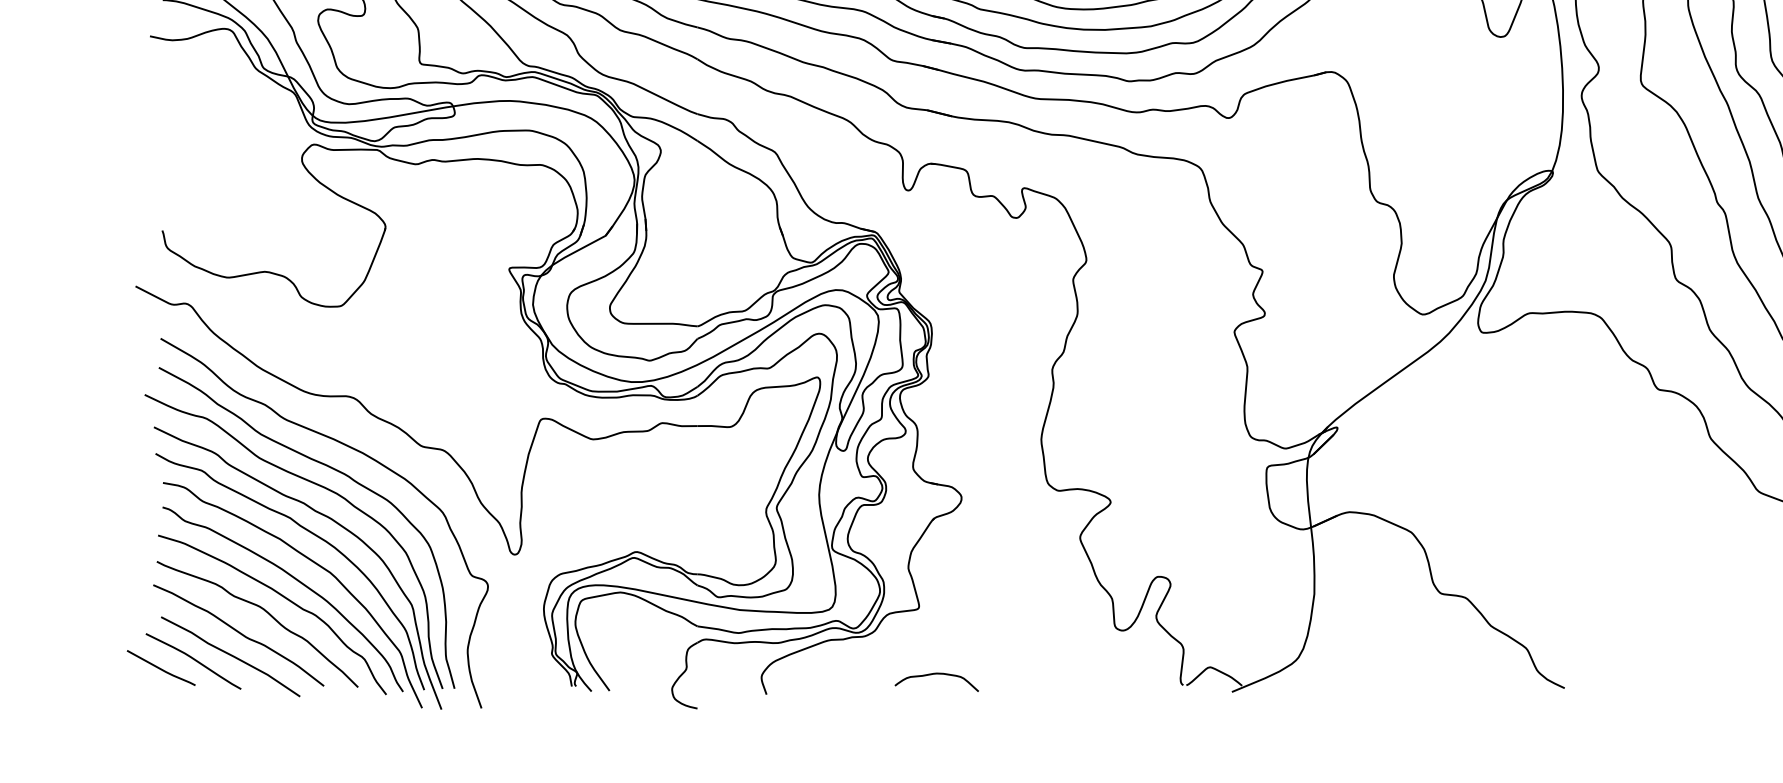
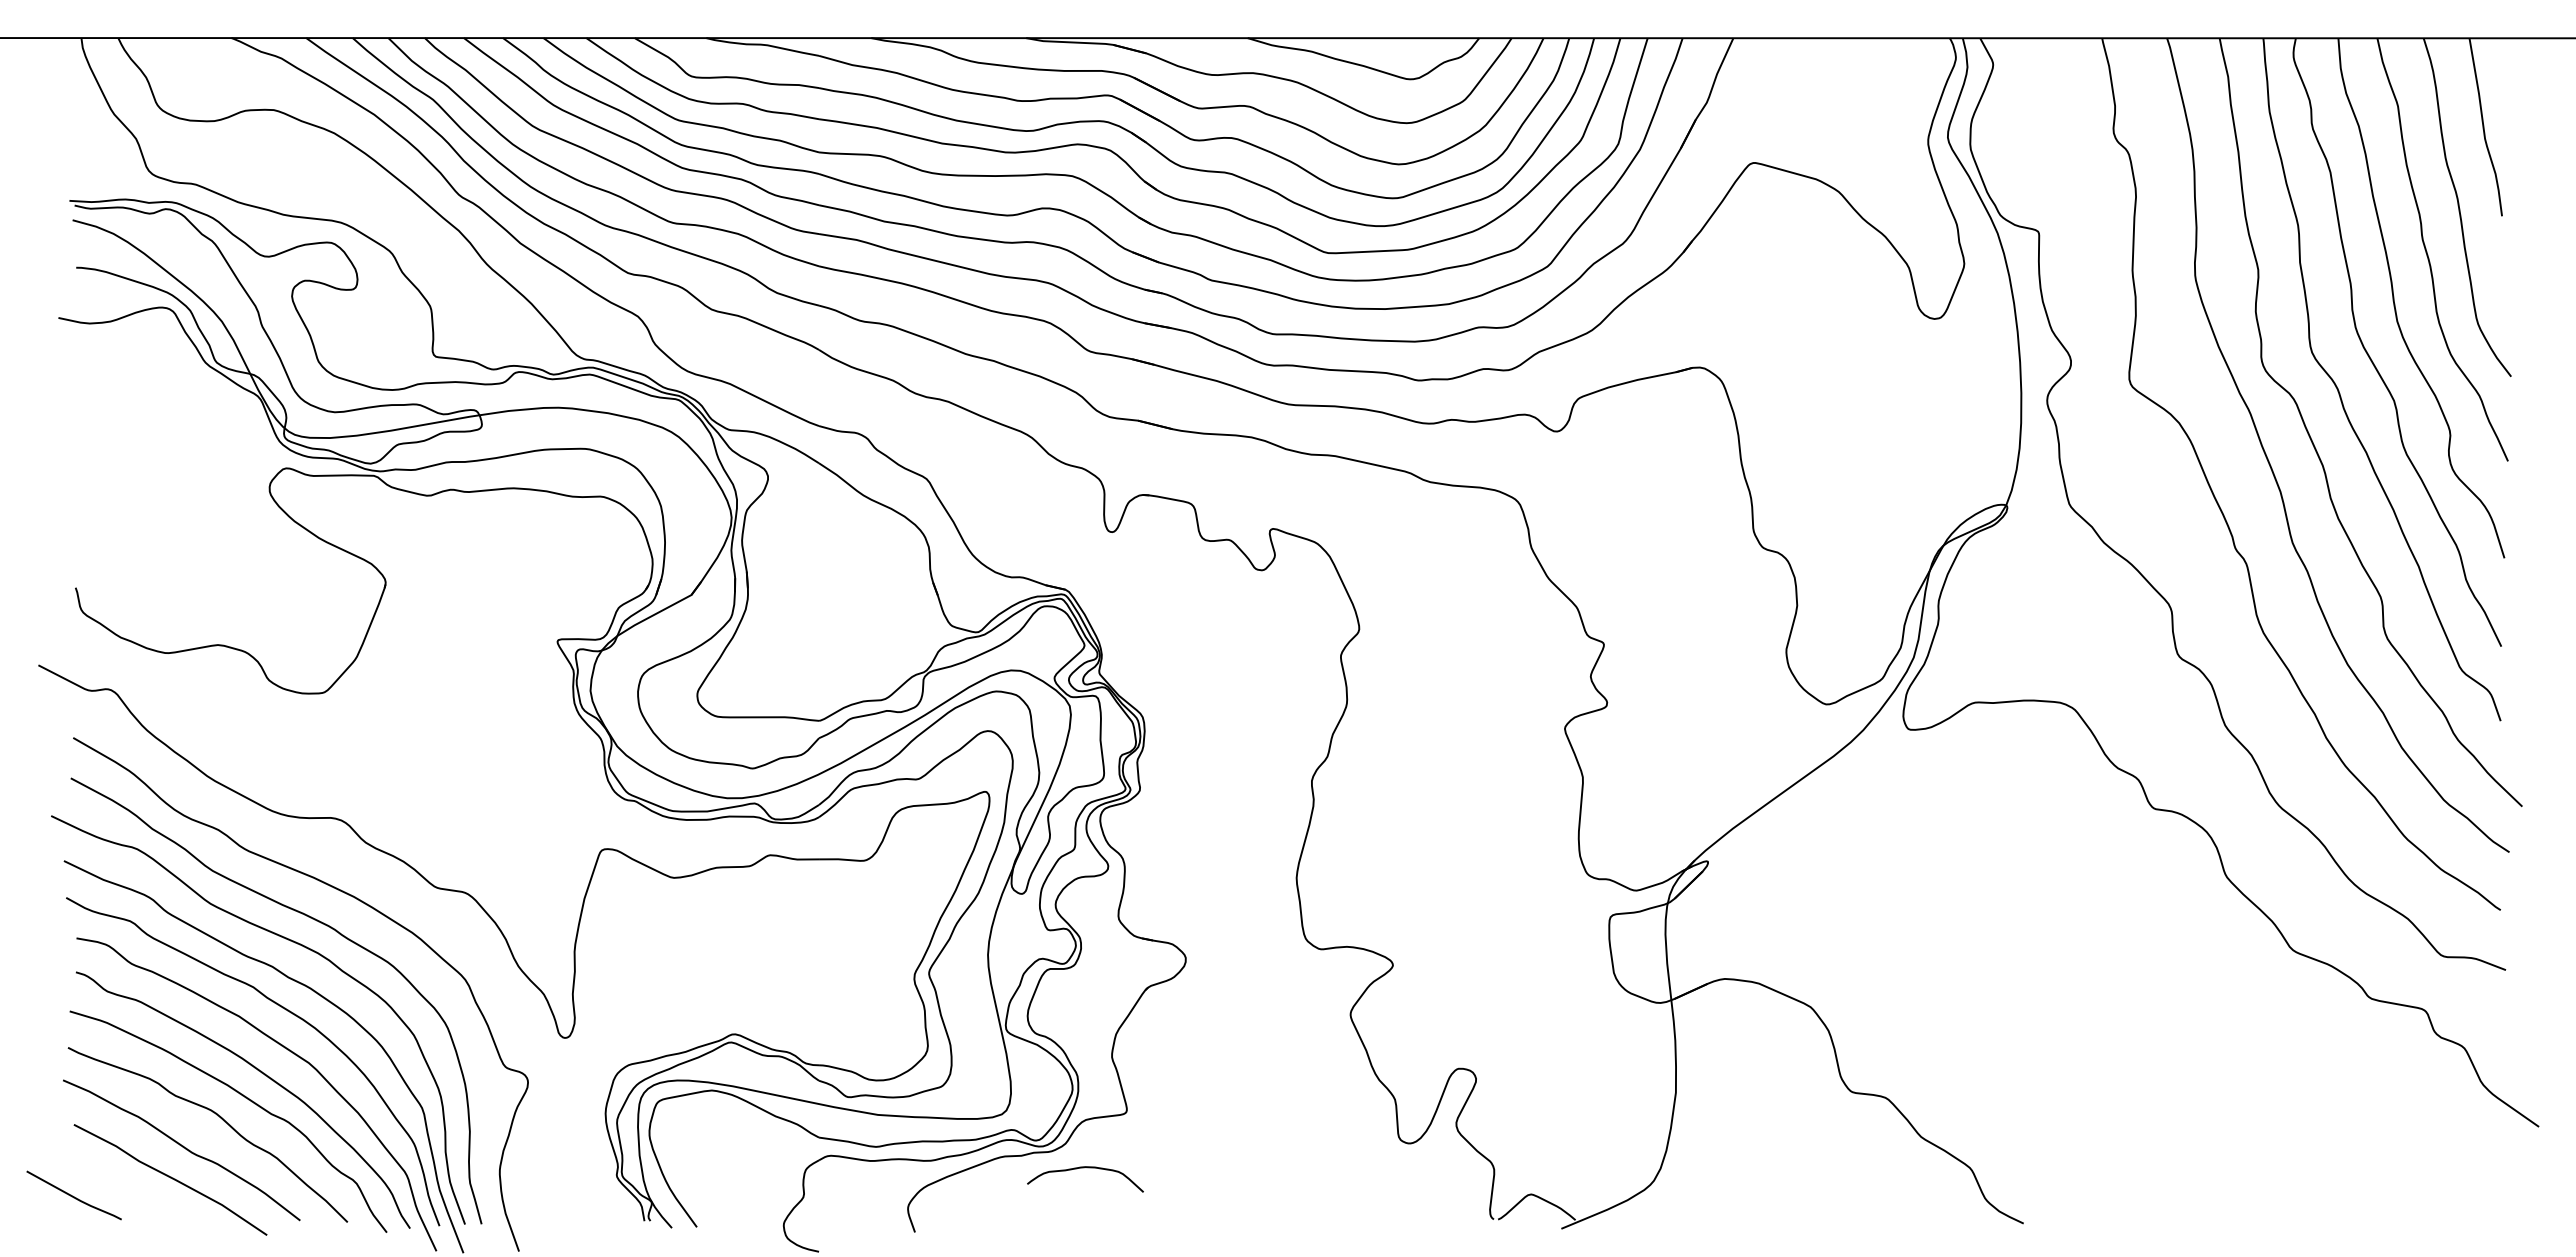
curve: (193, 660) -> (119, 1184), removed
curve: (936, 674) -> (1084, 1168), moved

